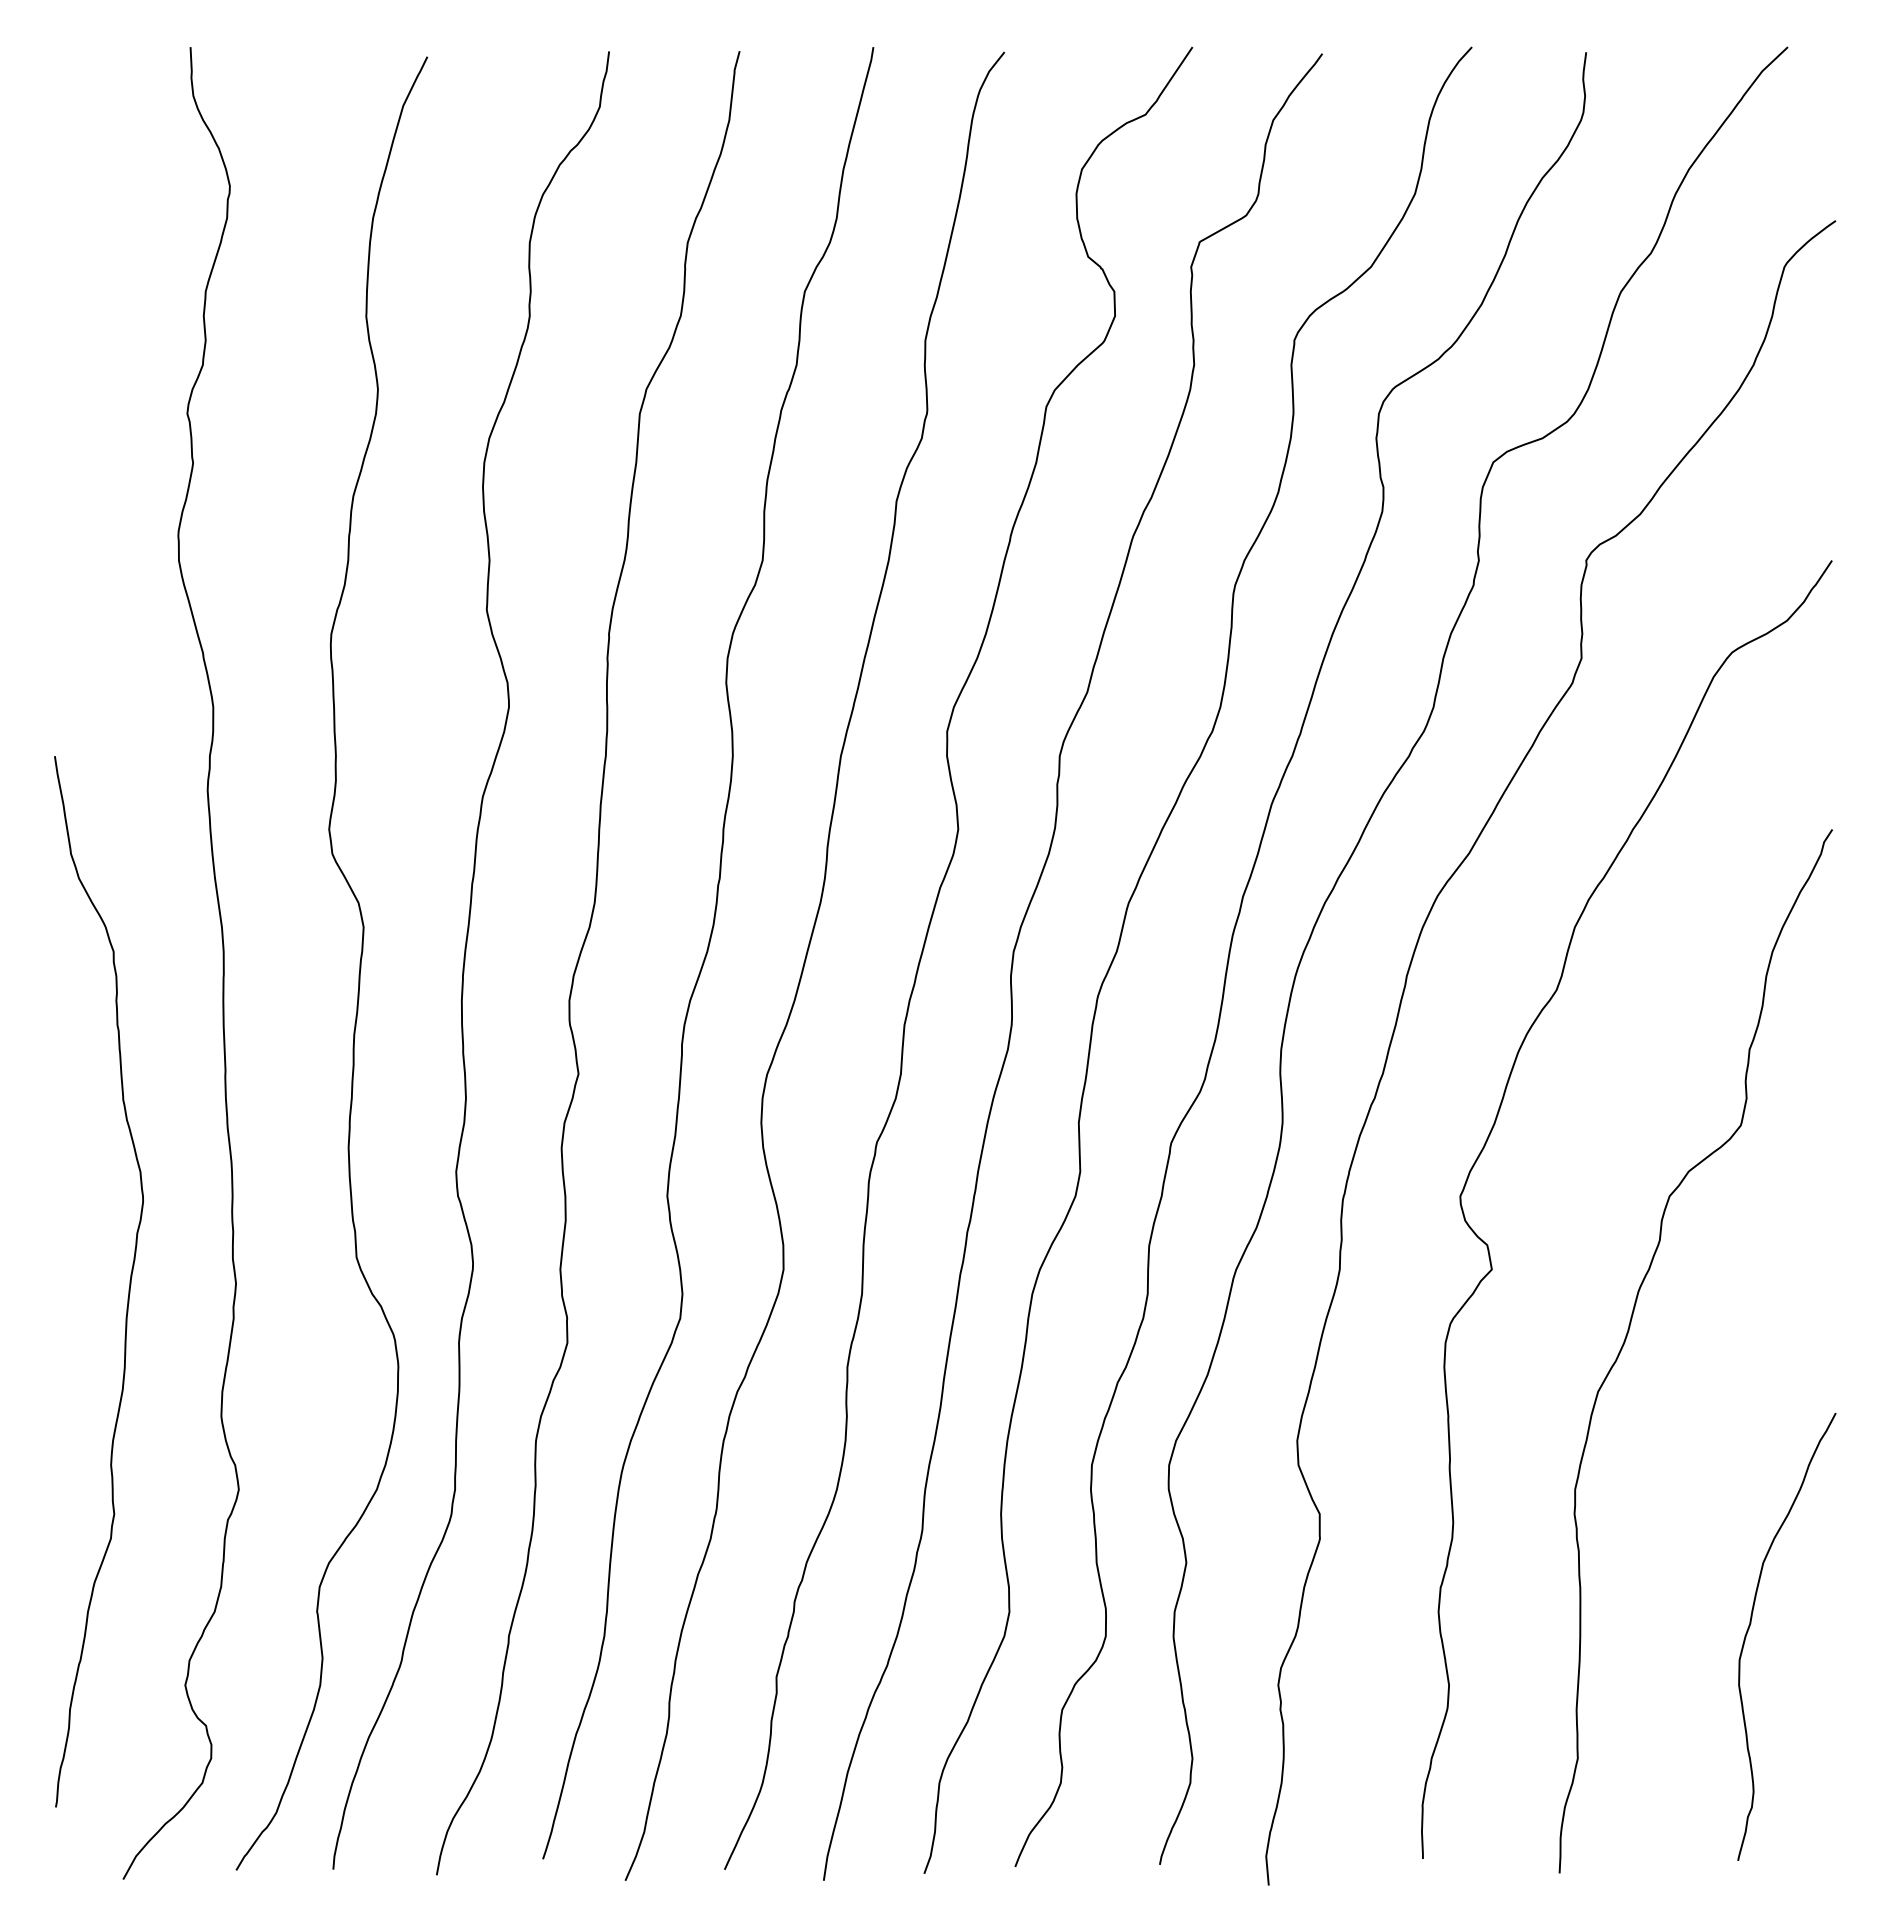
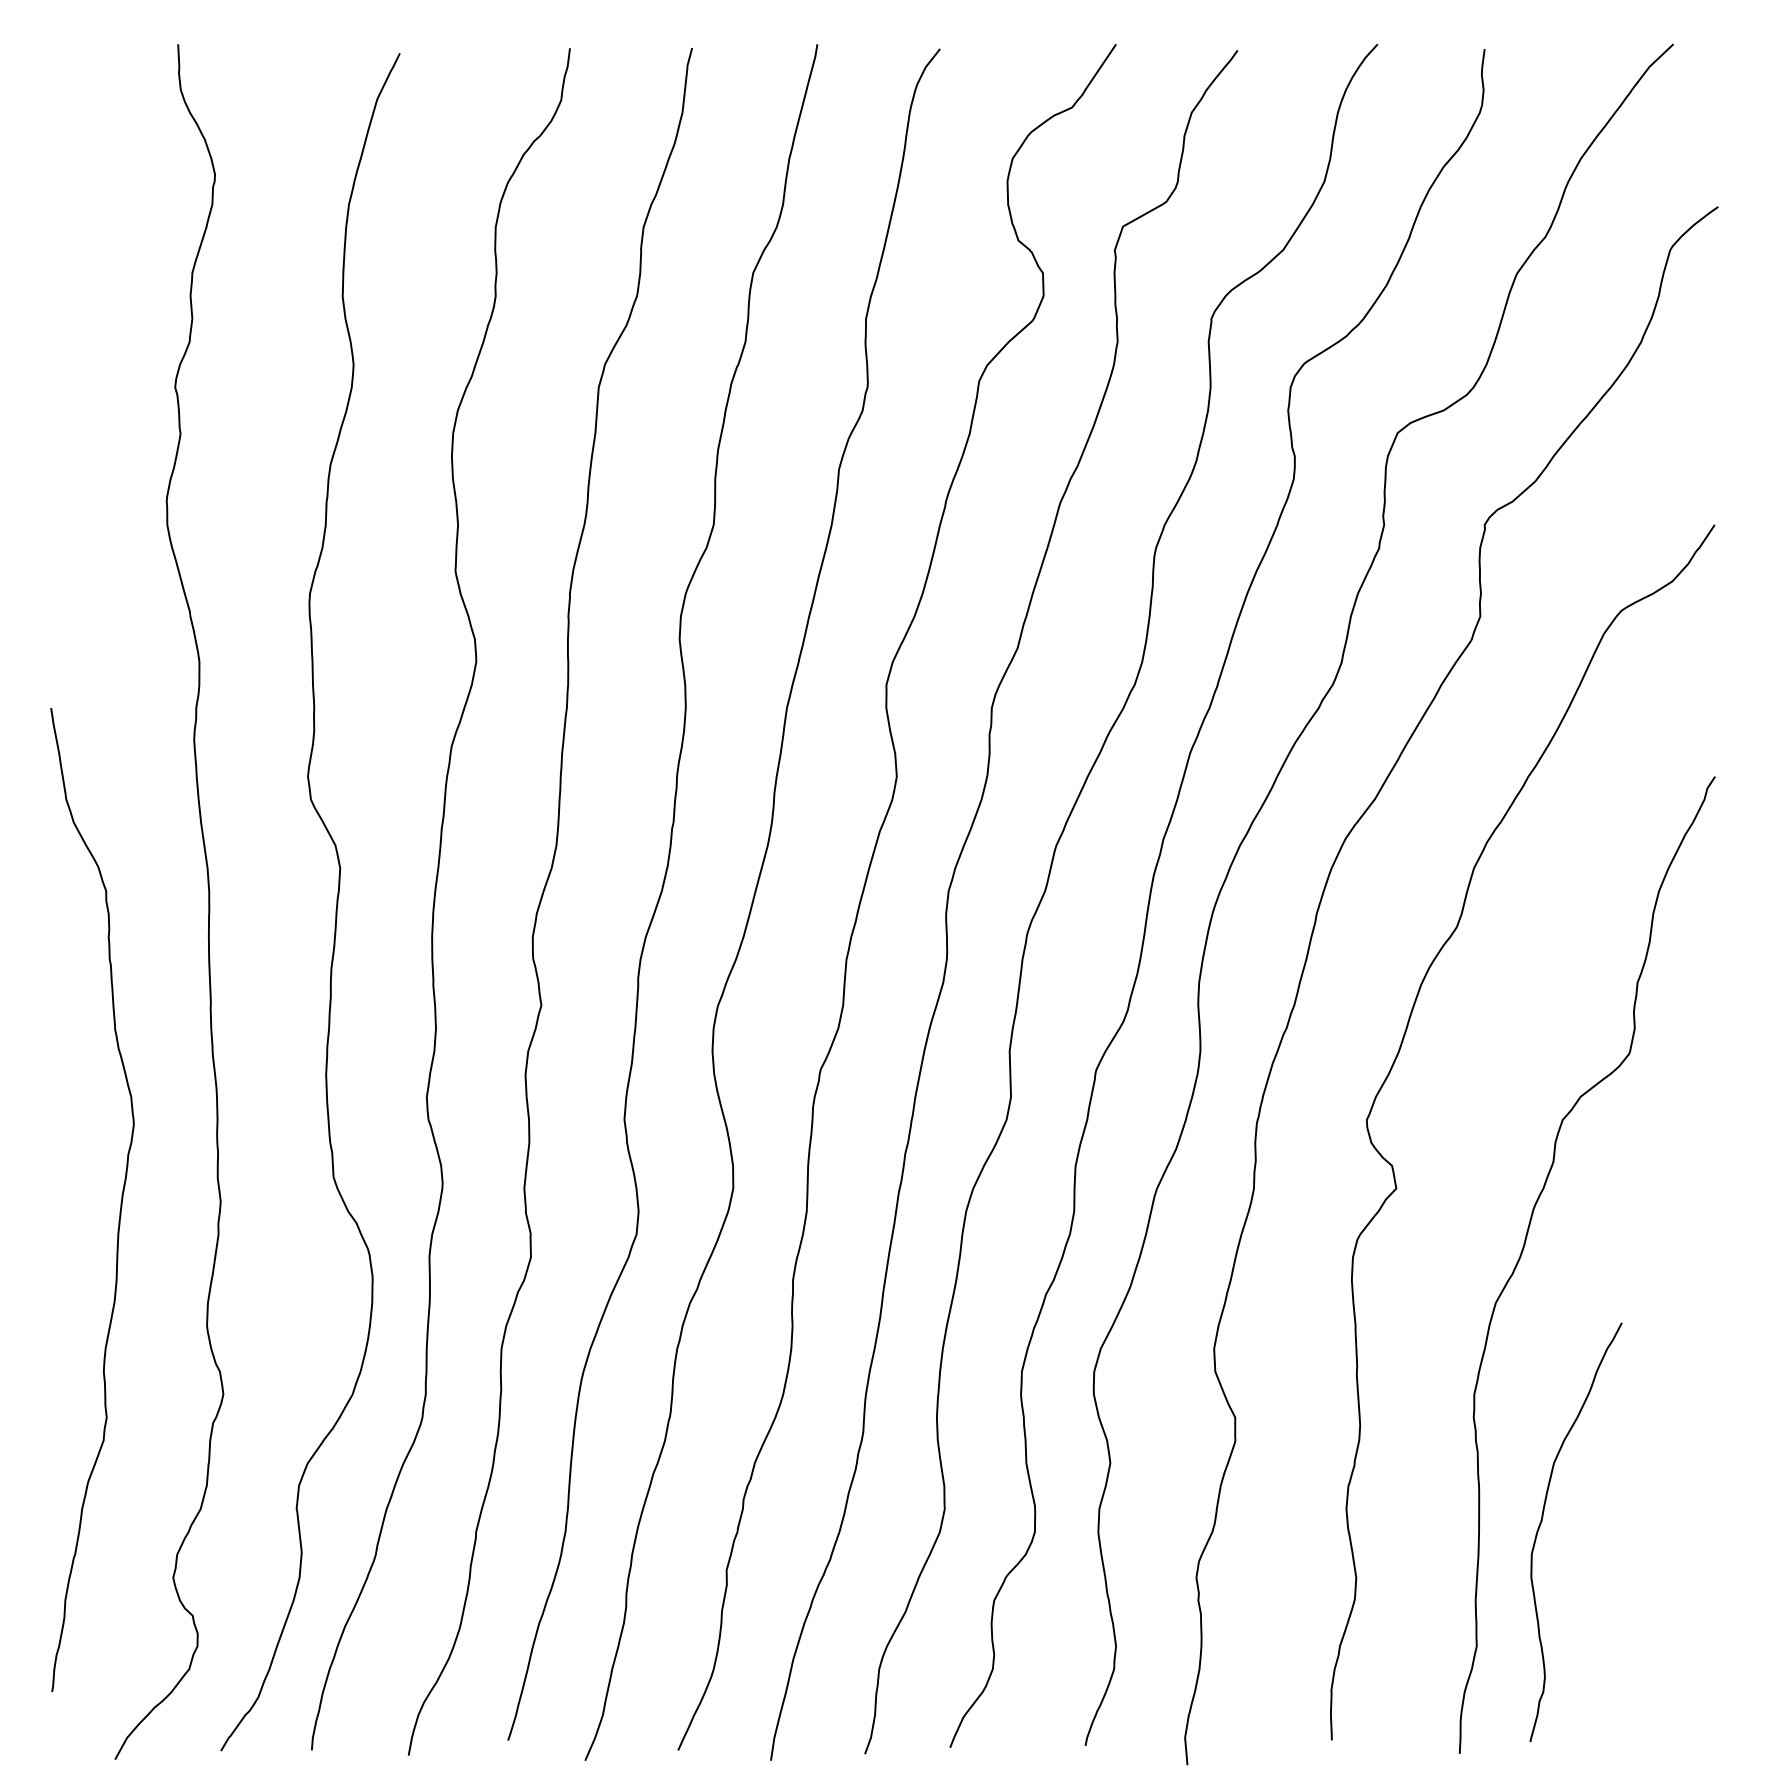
curve: (1751, 1623) -> (1542, 1519), moved

